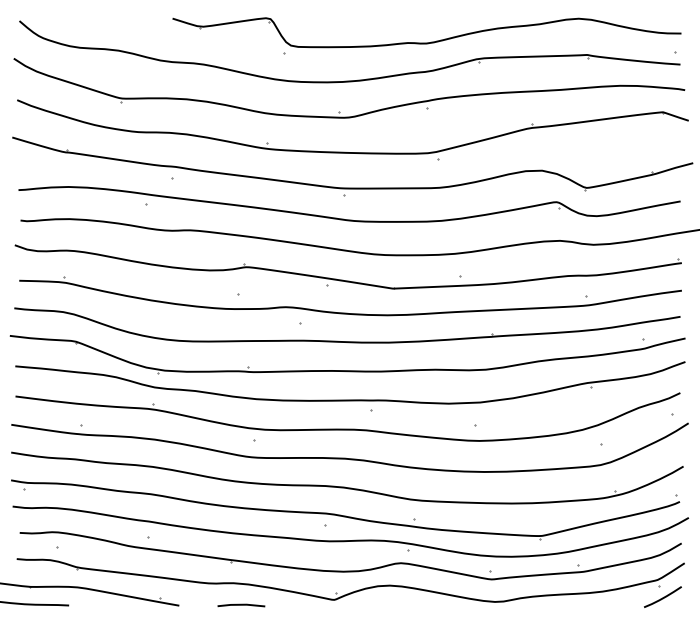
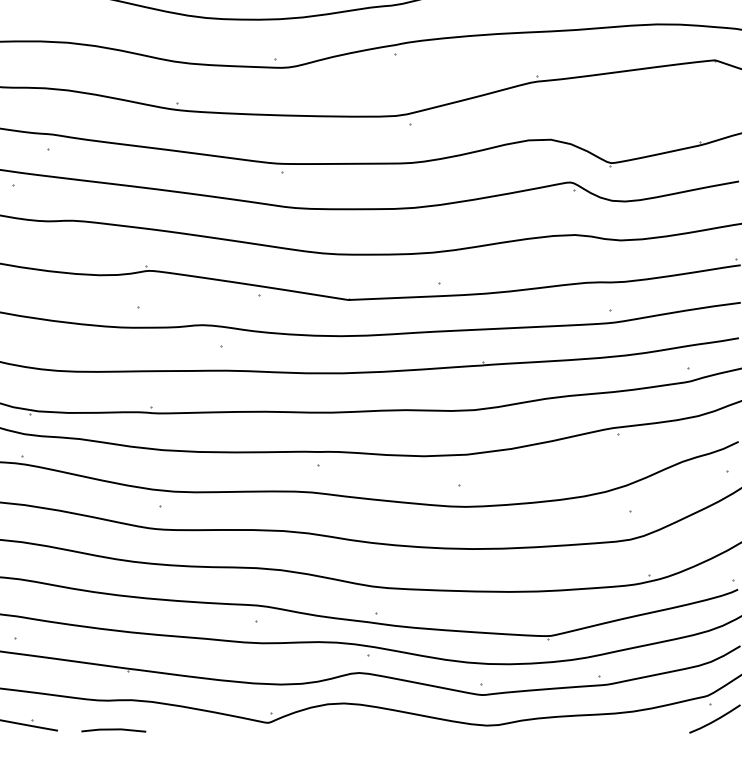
line: (241, 605) -> (113, 730), moved

